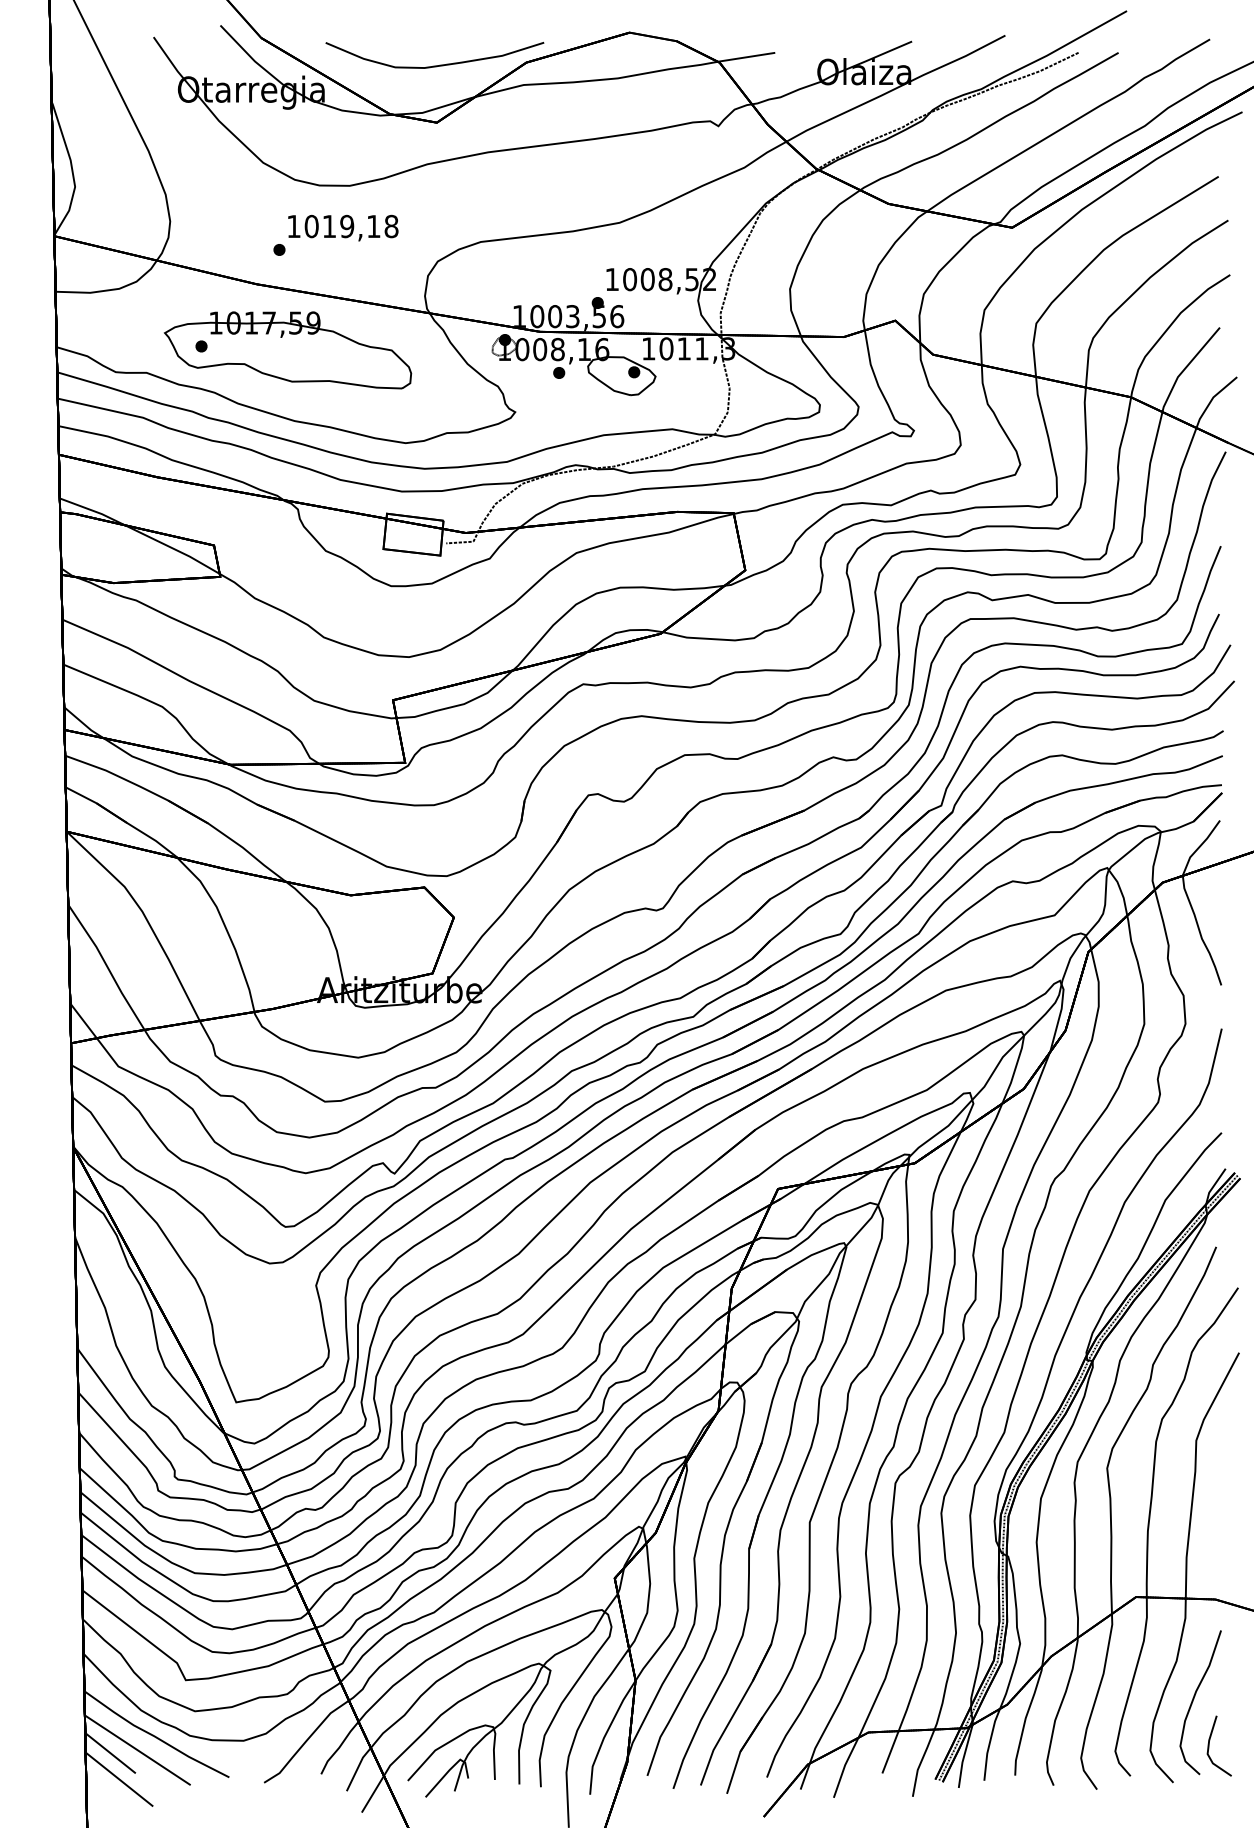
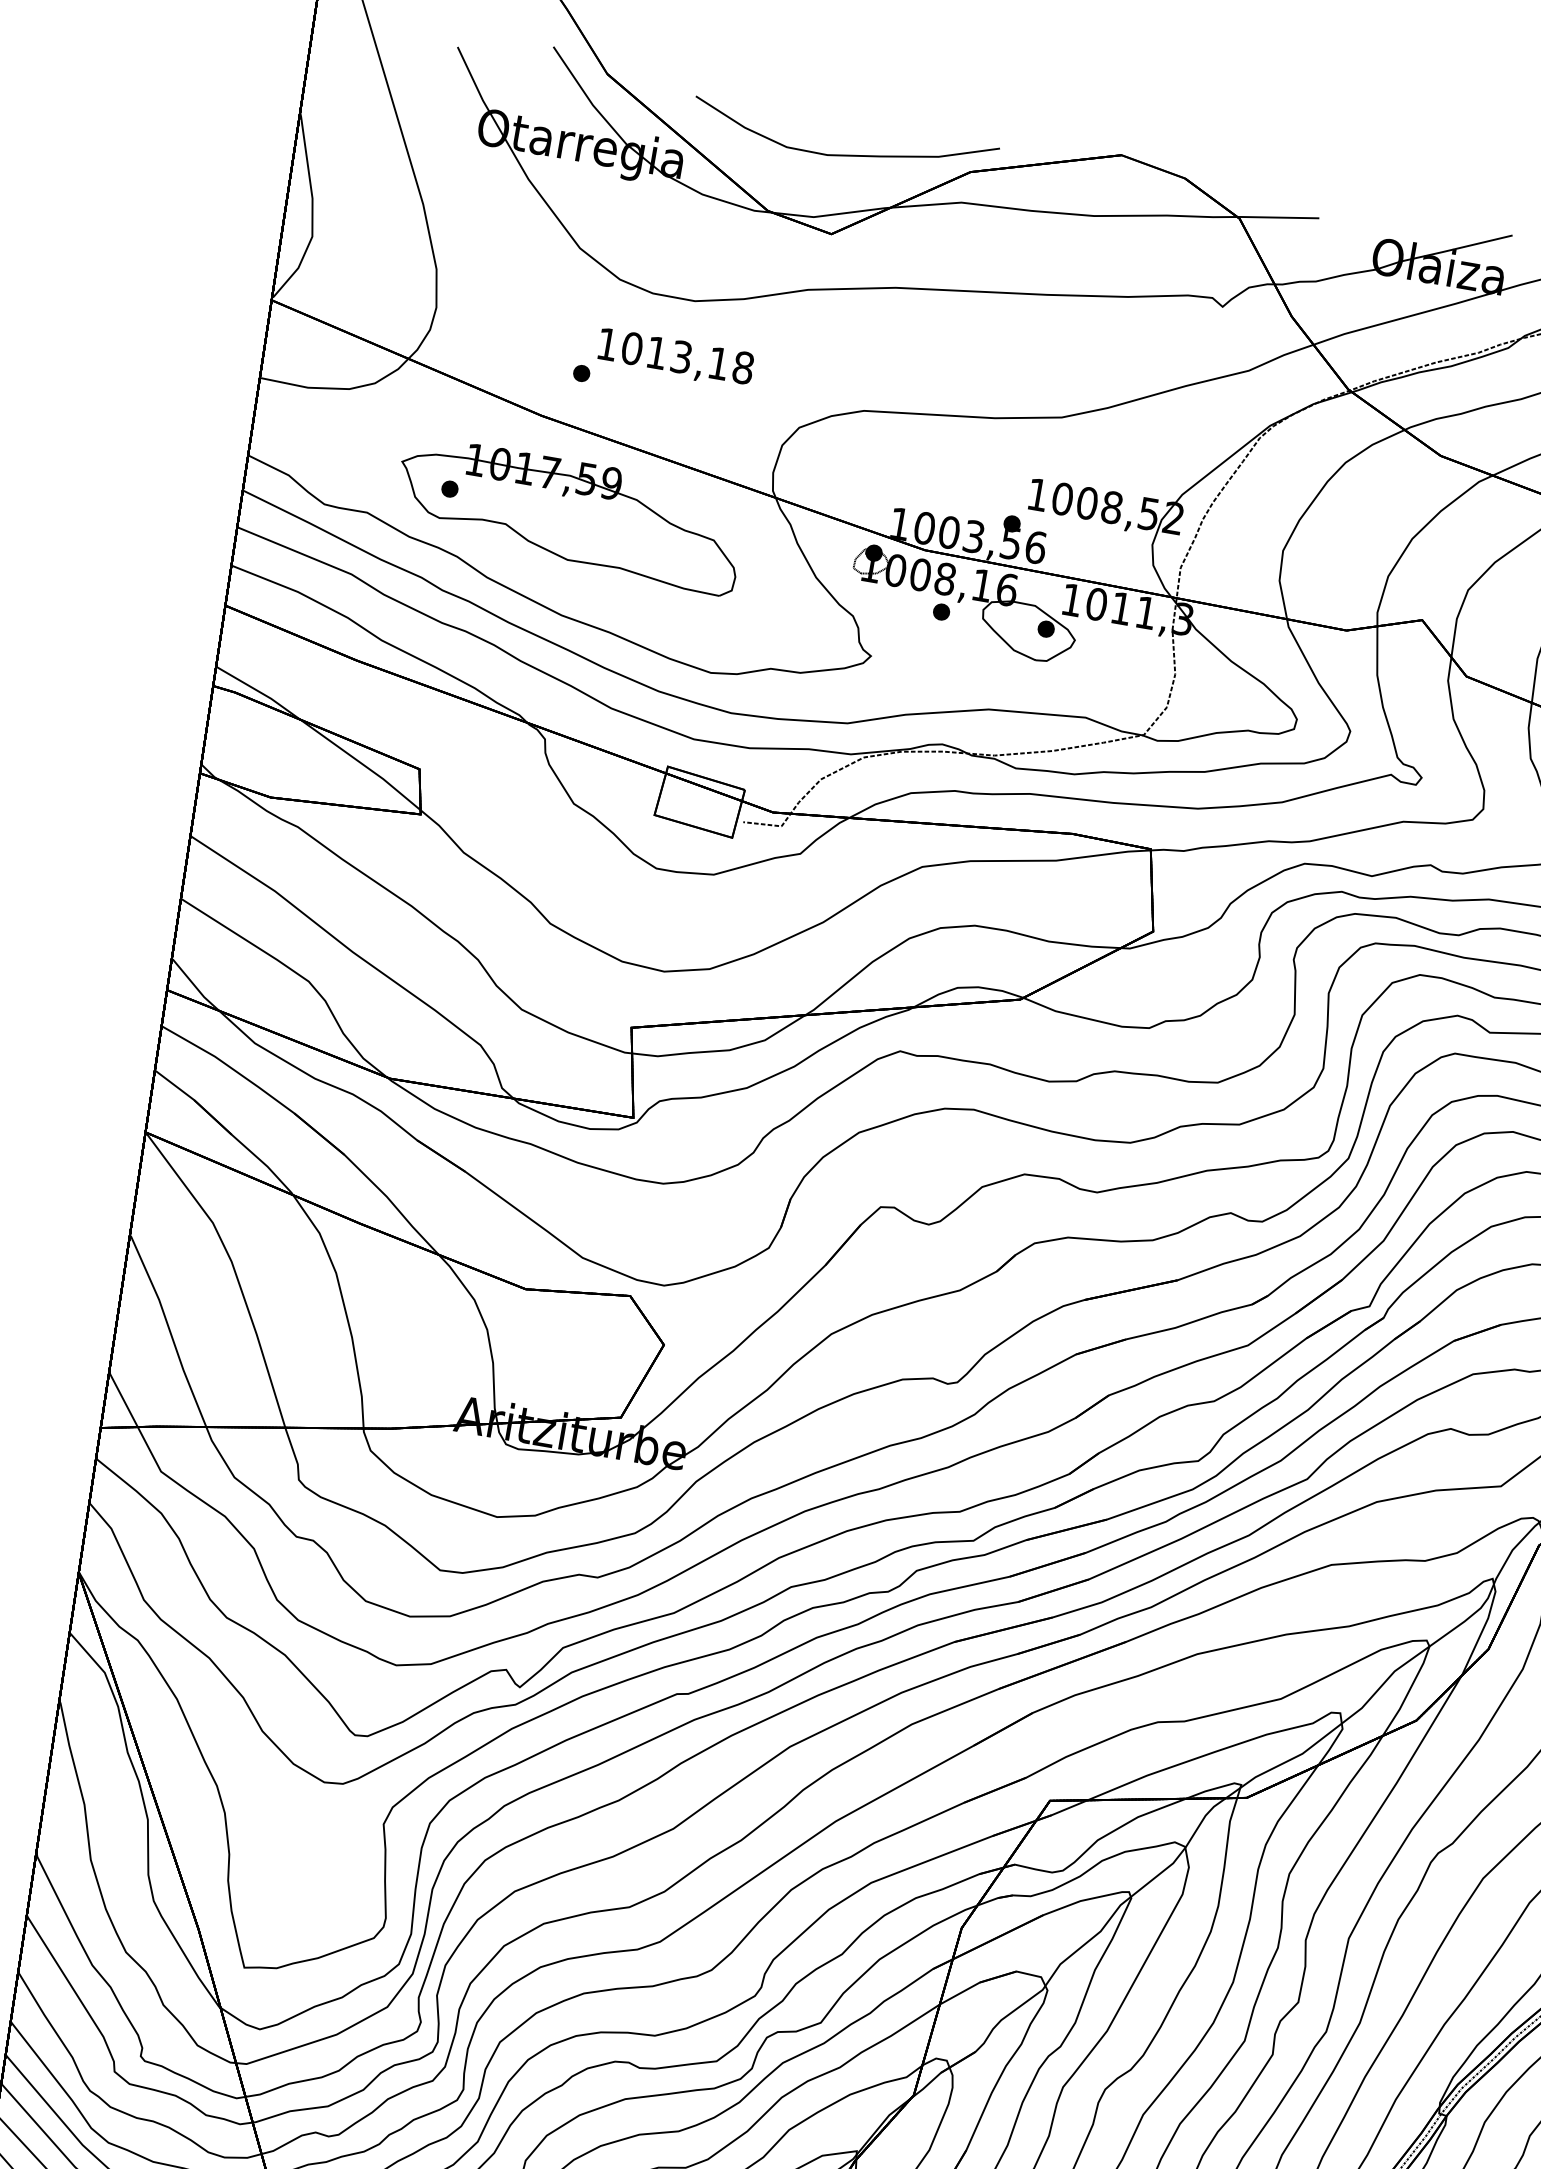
text: (347, 226) -> (682, 357), 1019,18 -> 1013,18

